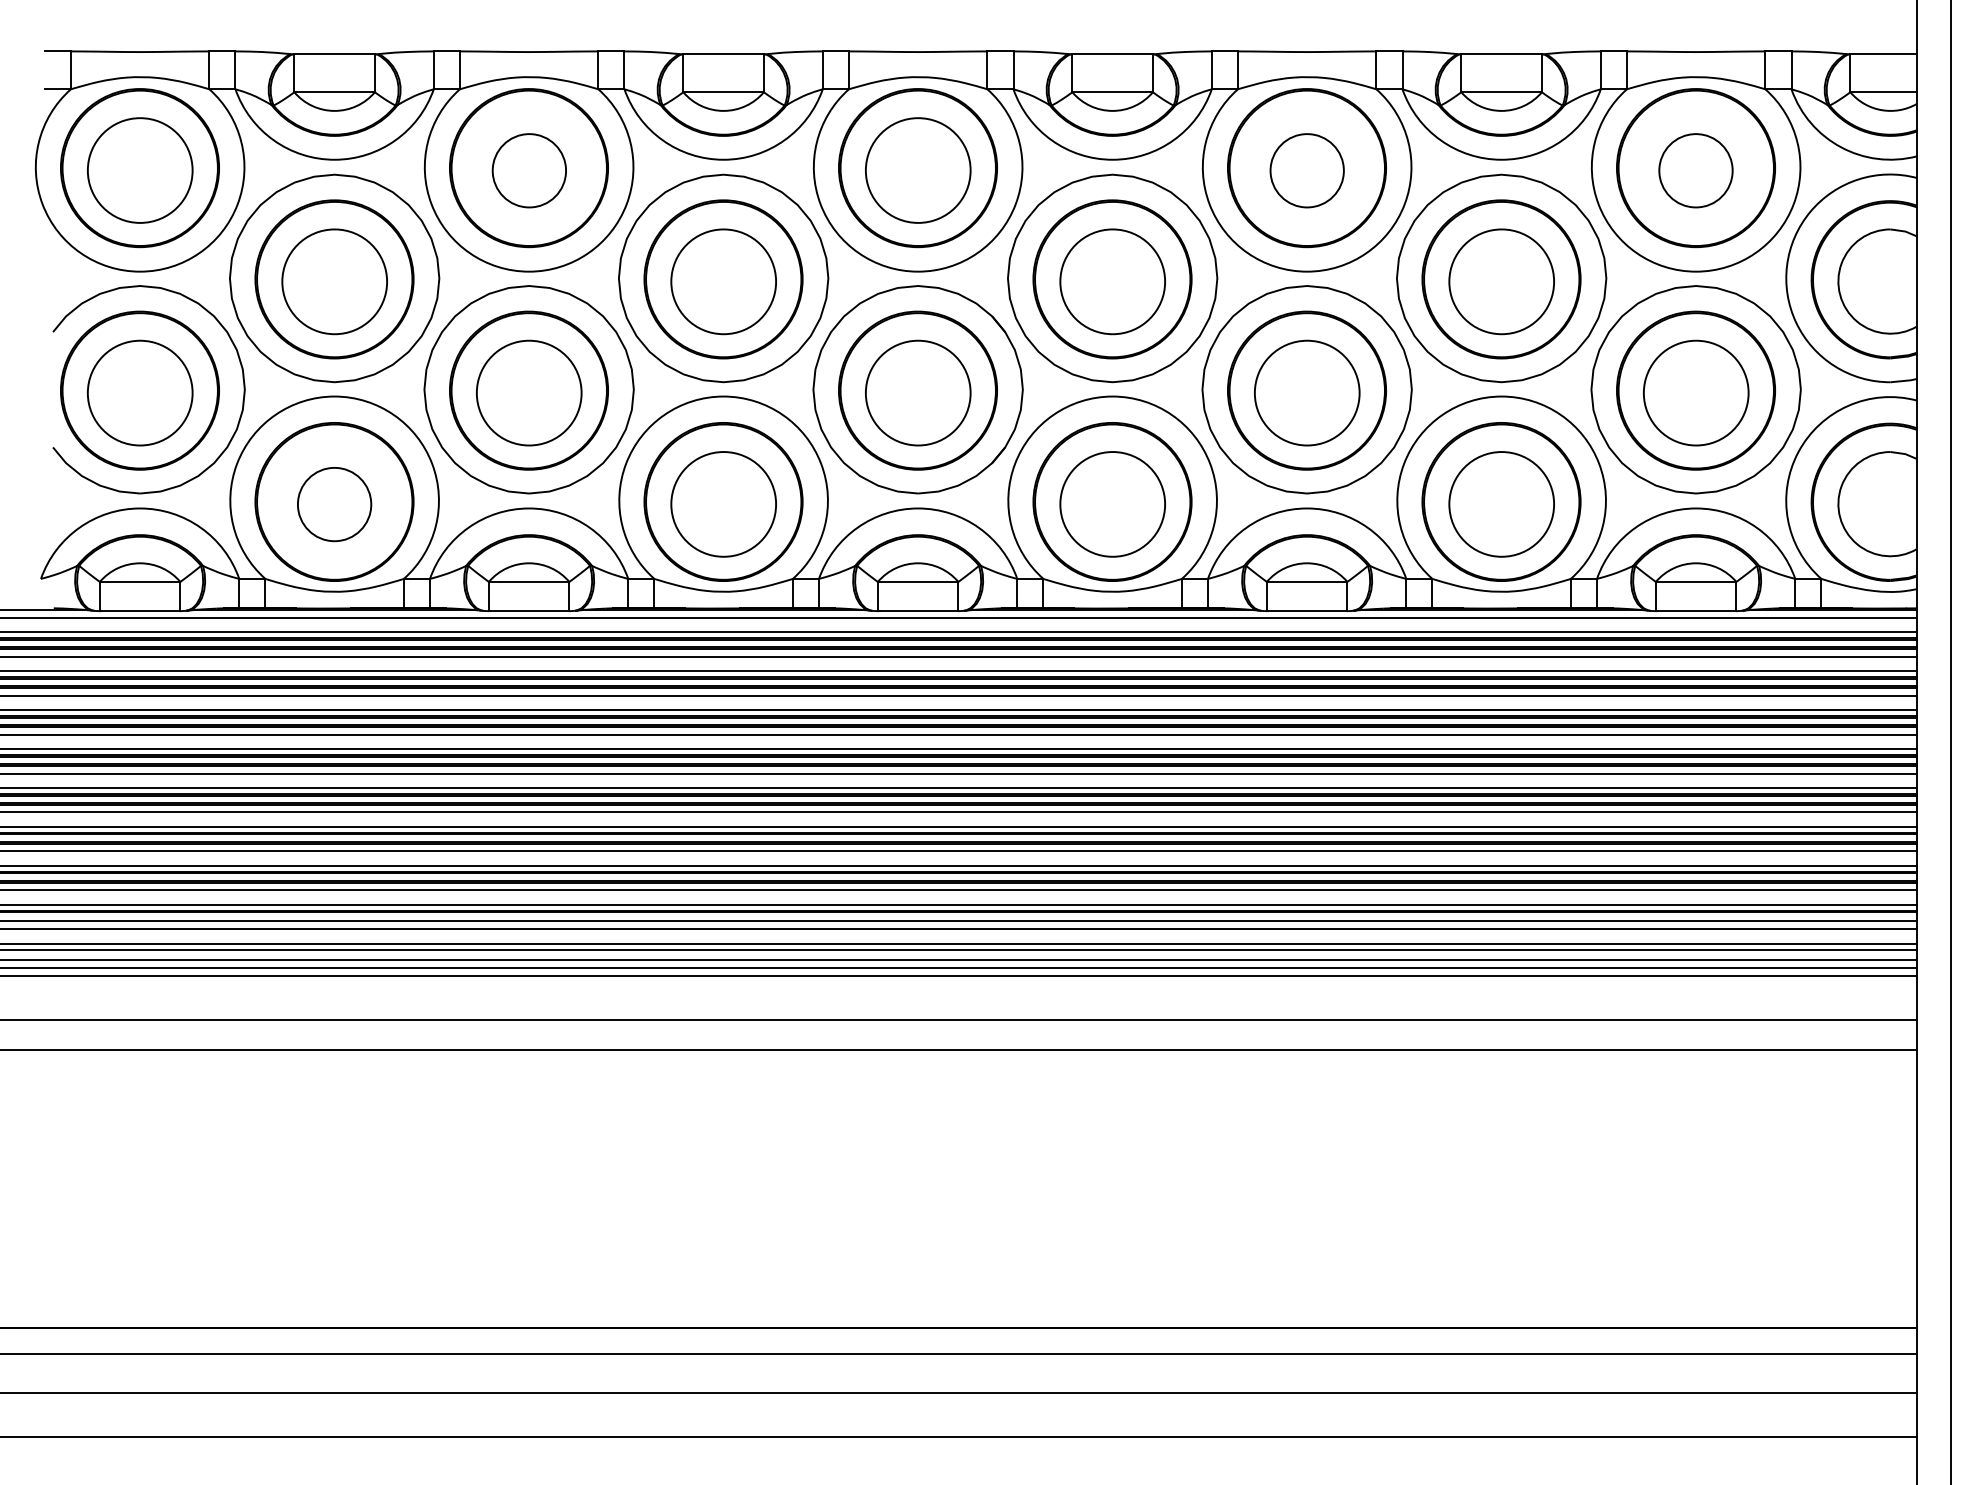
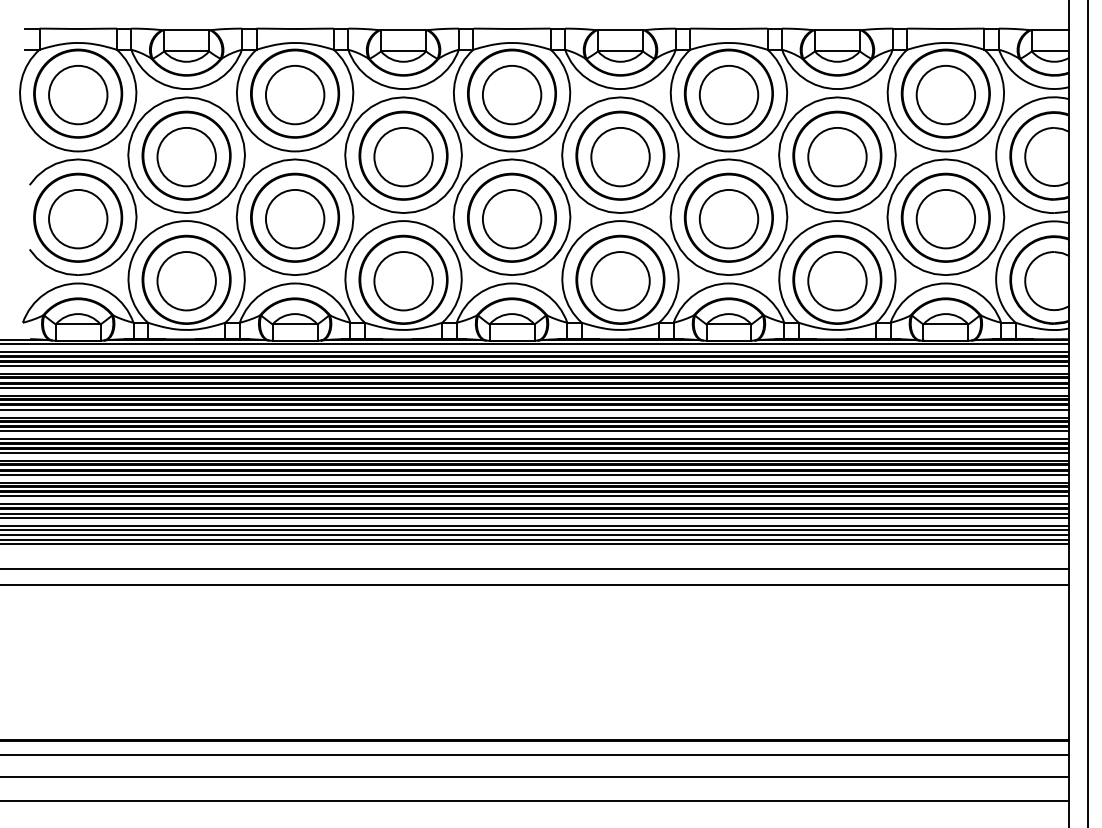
circle: (529, 171) -> (295, 95), size x1.43
circle: (1306, 171) -> (728, 95), size x1.43
circle: (1695, 171) -> (945, 95), size x1.43
circle: (334, 504) -> (186, 281), size x1.43

